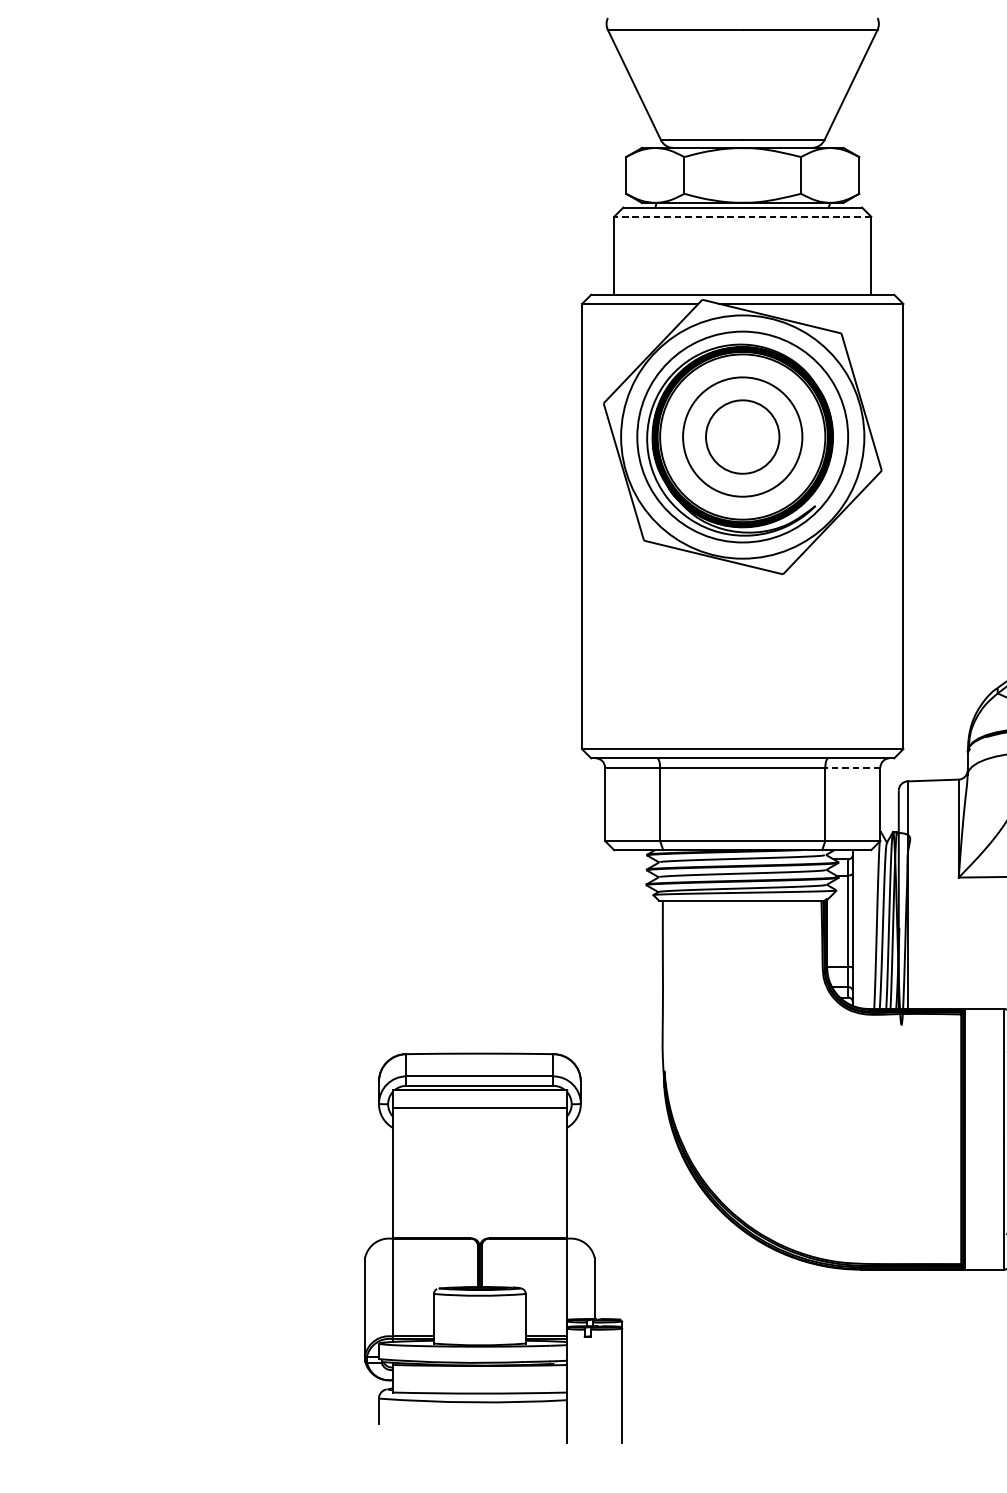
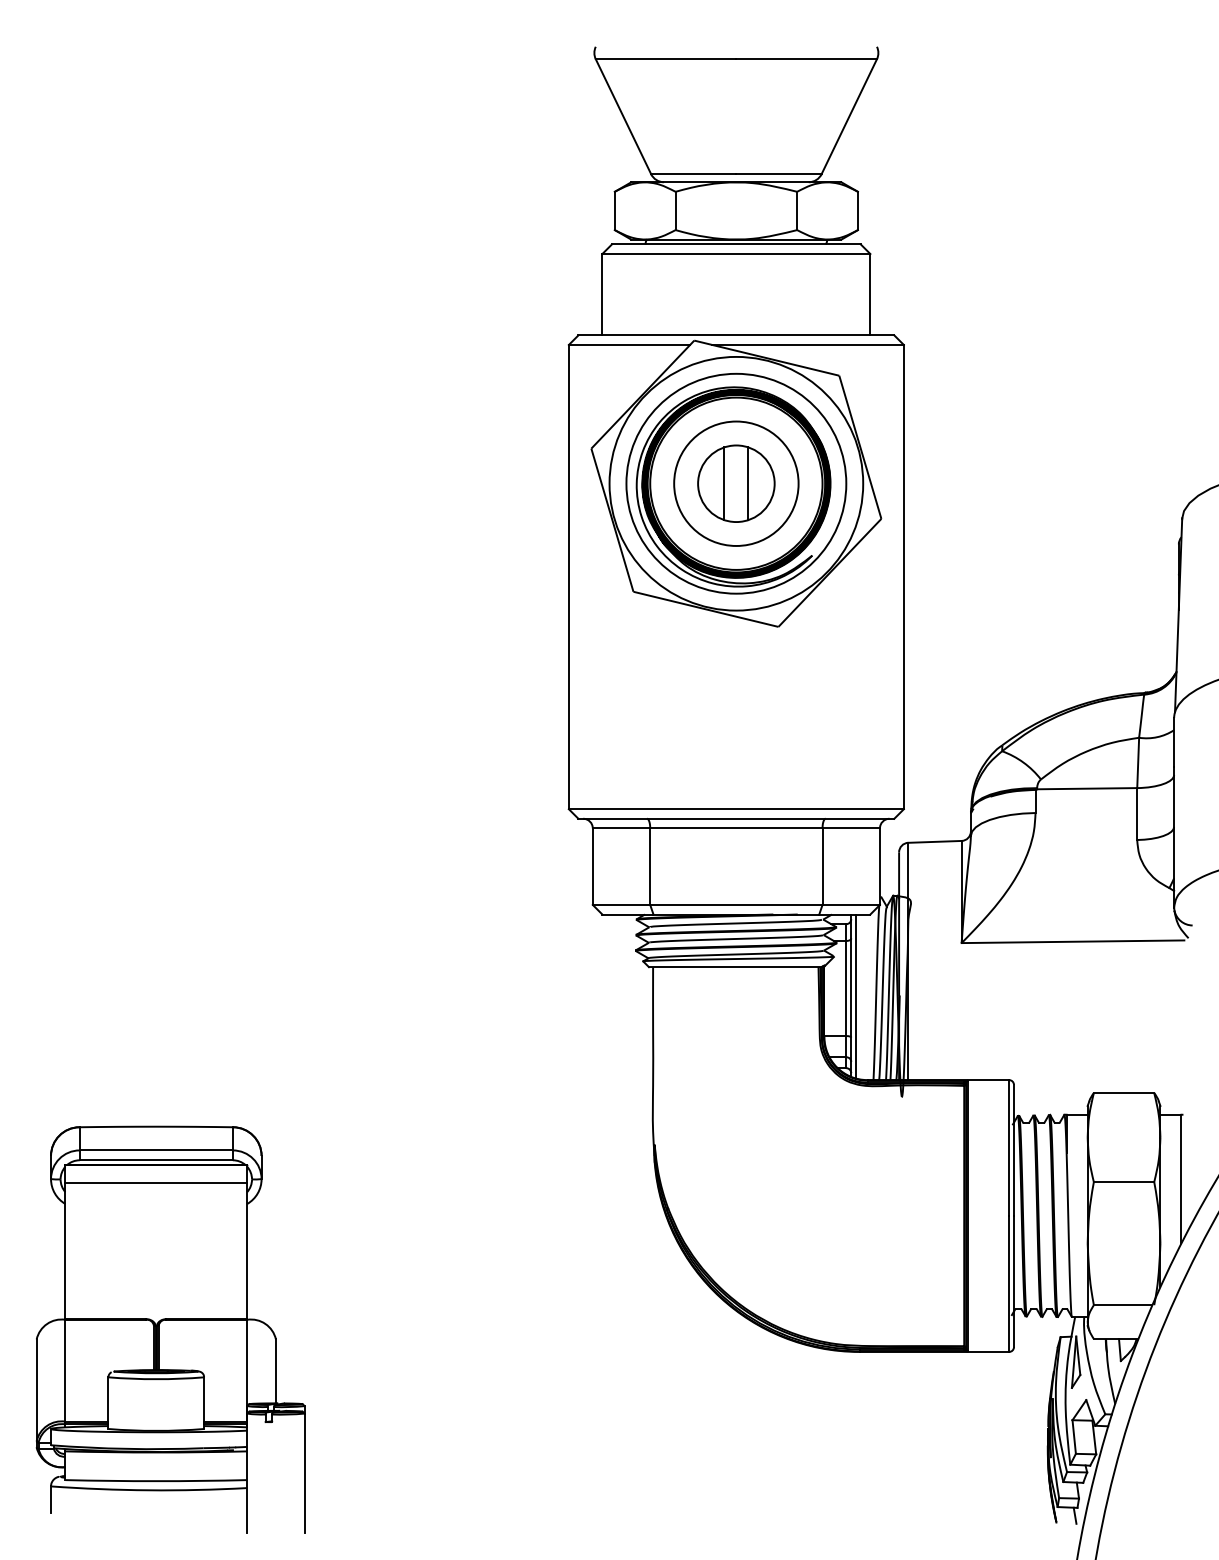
line: (741, 217) -> (735, 254), dashed -> solid
line: (731, 436) -> (724, 483), added
line: (754, 436) -> (748, 483), added
line: (853, 767) -> (851, 828), dashed -> solid
line: (857, 928) -> (856, 996), added
part: (493, 1248) -> (170, 1329), moved

